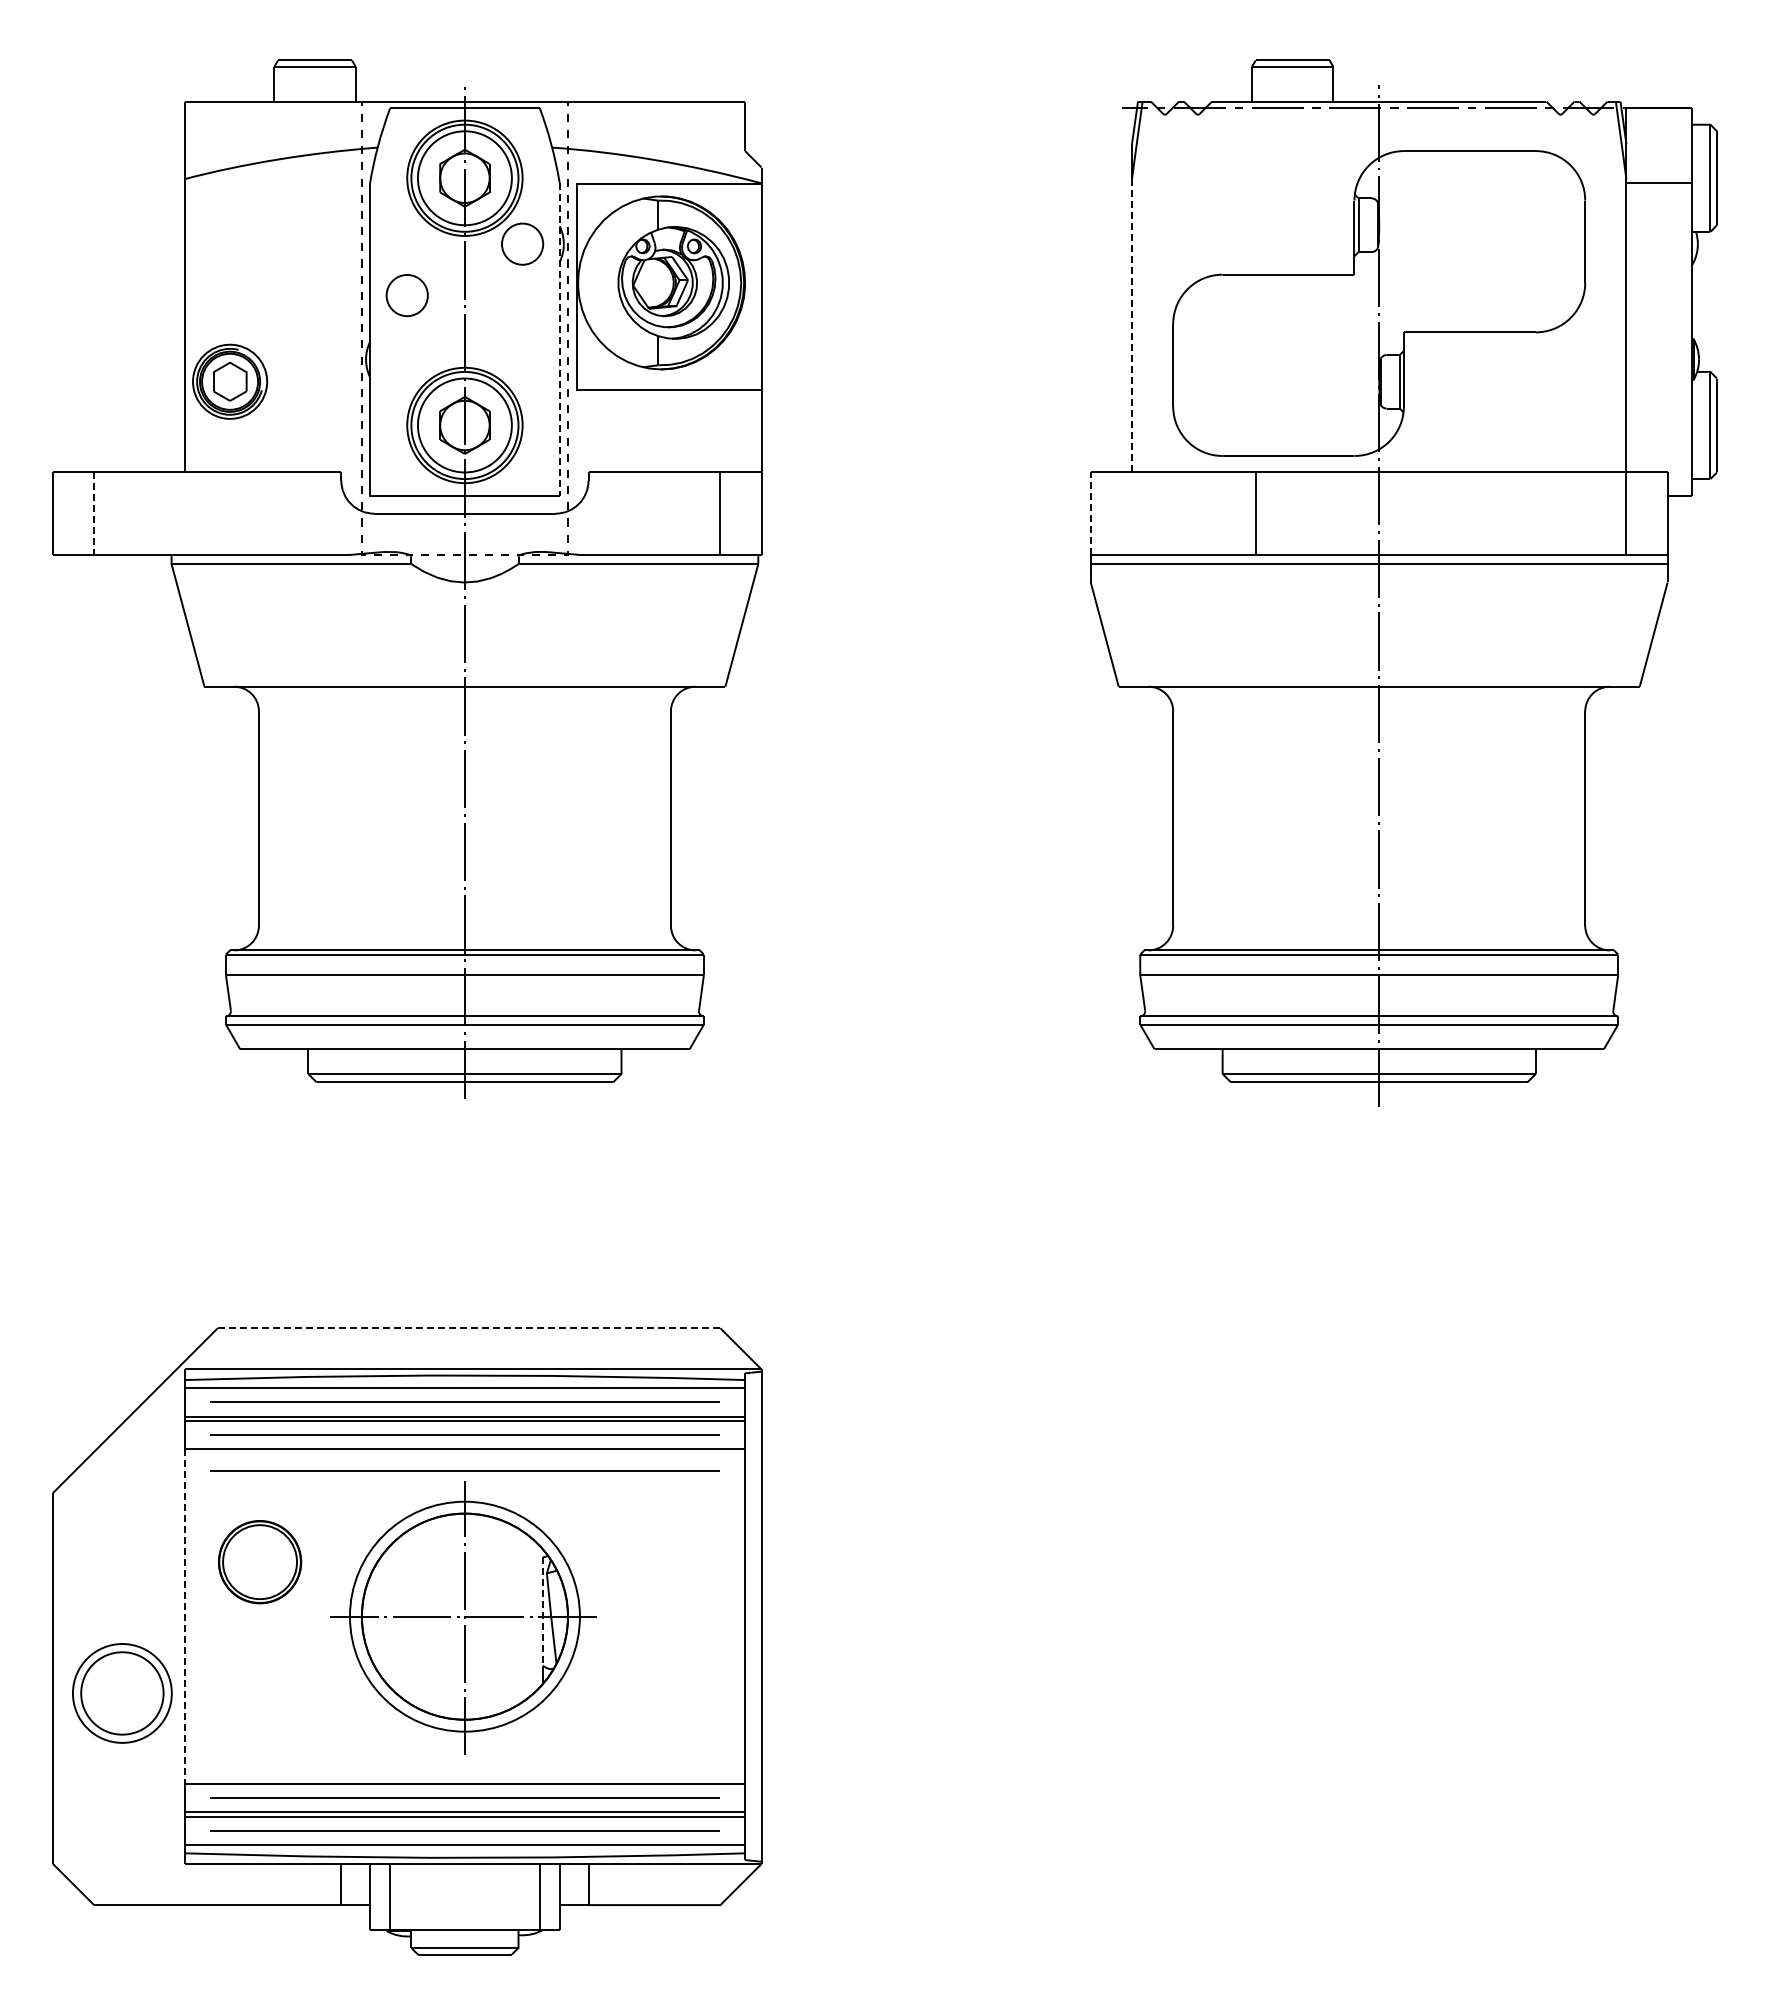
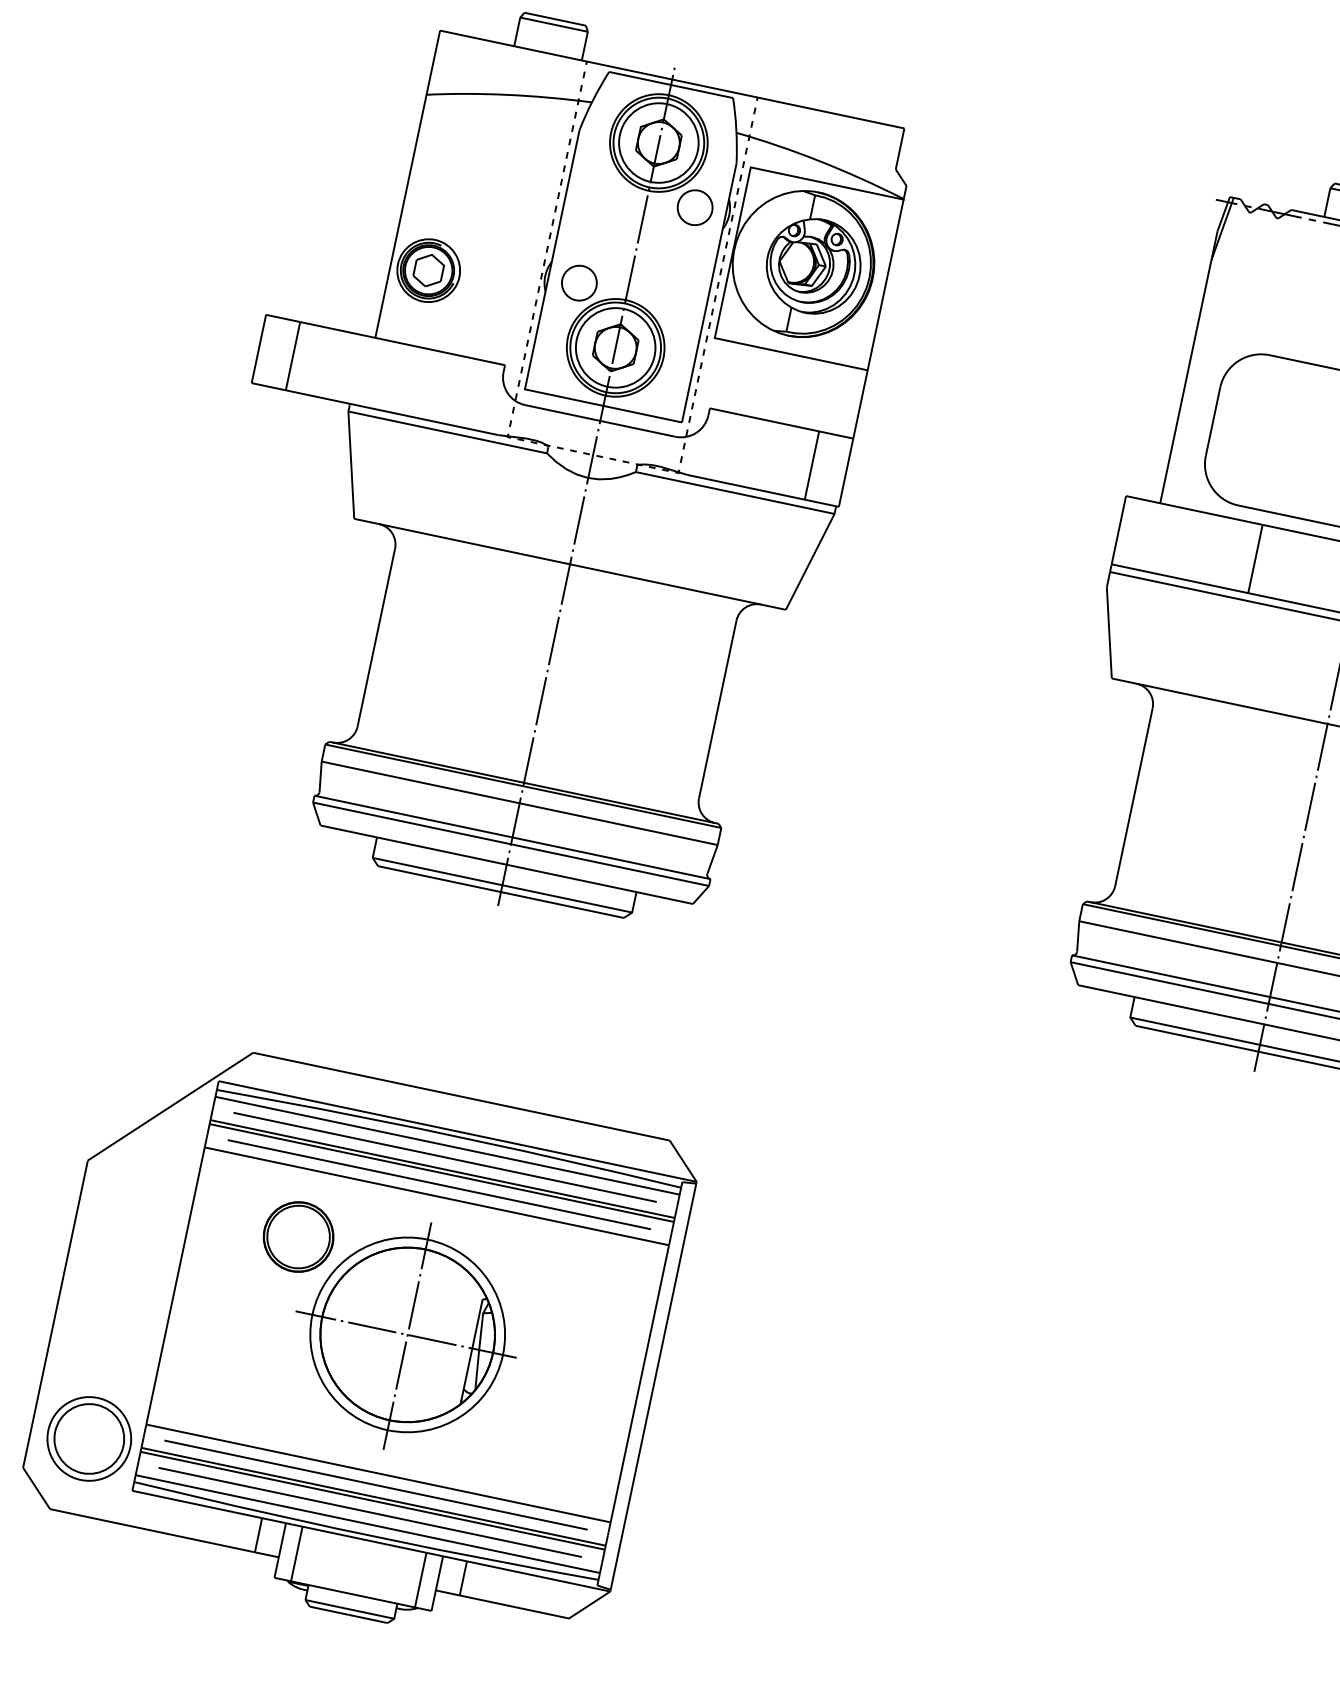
part: (406, 295) -> (578, 282), moved
line: (1131, 325) -> (1185, 381), dashed -> solid
line: (559, 339) -> (709, 293), dashed -> solid
line: (1090, 513) -> (1118, 530), dashed -> solid
line: (94, 514) -> (293, 356), dashed -> solid
line: (469, 1328) -> (461, 1096), dashed -> solid
line: (464, 1470) -> (432, 1213), removed
part: (260, 1562) -> (298, 1237), moved
line: (542, 1612) -> (472, 1344), dashed -> solid
line: (184, 1617) -> (175, 1286), dashed -> solid
part: (122, 1693) -> (89, 1439), moved

